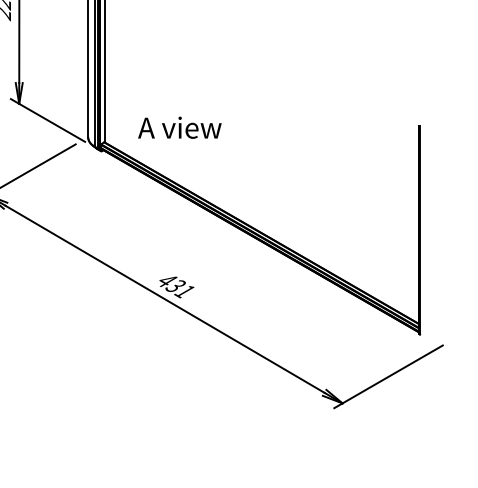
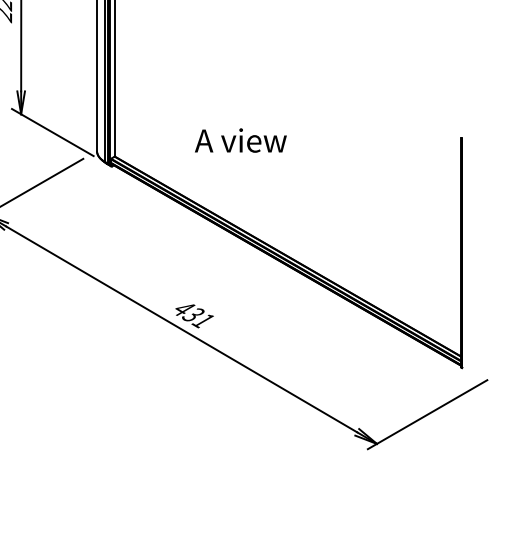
text: (179, 127) -> (240, 140), moved

